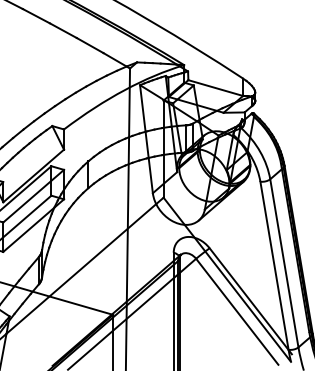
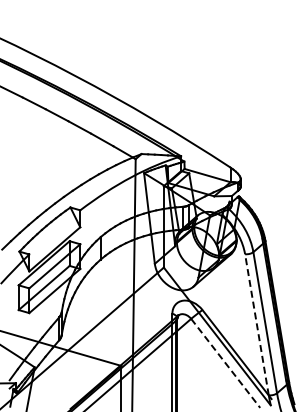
line: (273, 265) -> (256, 324), solid -> dashed
line: (238, 311) -> (226, 363), solid -> dashed

